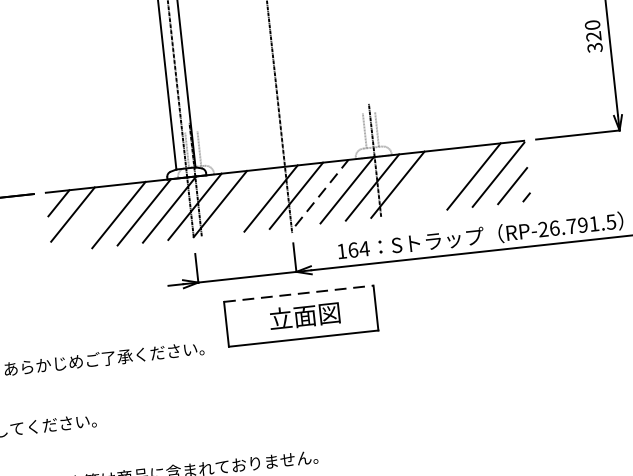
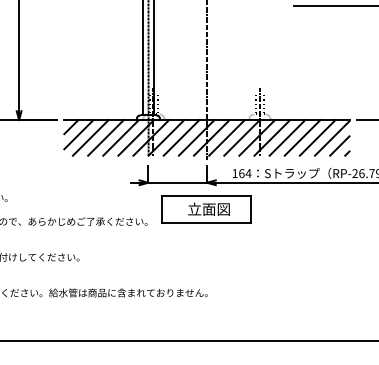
line: (448, 178) -> (302, 137), added
line: (423, 181) -> (287, 137), added
line: (322, 192) -> (227, 137), dashed -> solid
line: (245, 200) -> (181, 137), added
line: (92, 217) -> (90, 137), added
line: (298, 293) -> (206, 195), dashed -> solid

